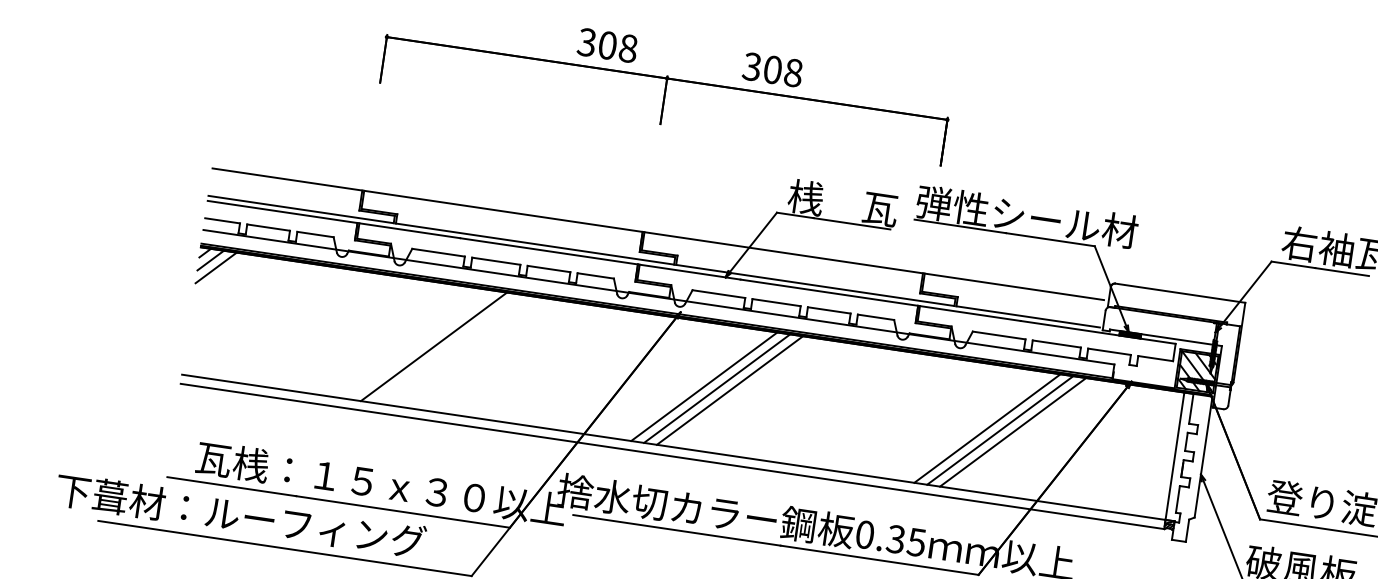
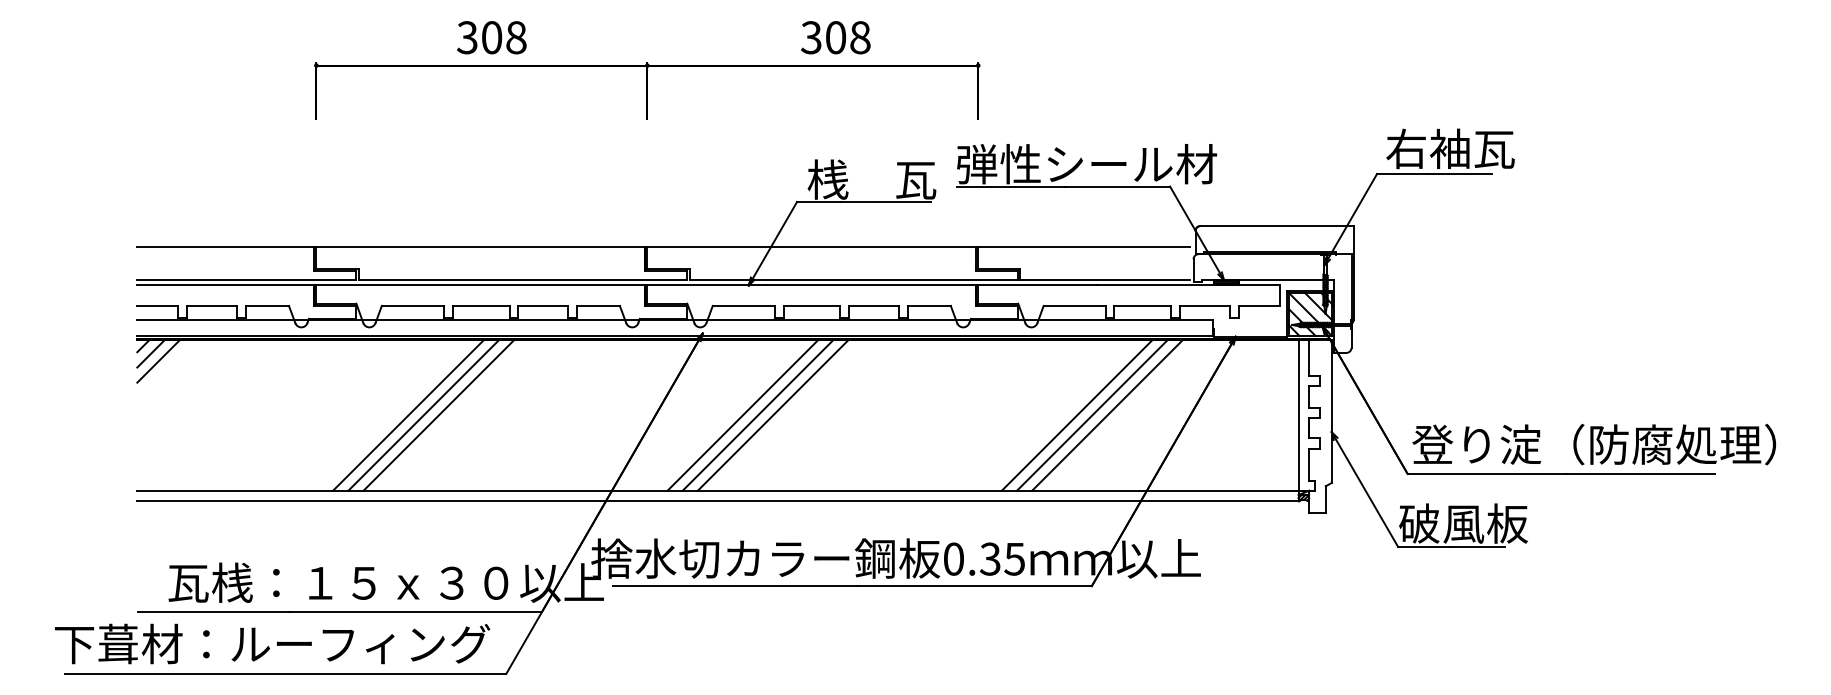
text: (607, 45) -> (491, 37), moved
text: (772, 69) -> (835, 37), moved
line: (421, 344) -> (408, 415), added
line: (446, 348) -> (438, 415), added
text: (241, 515) -> (272, 643), moved

